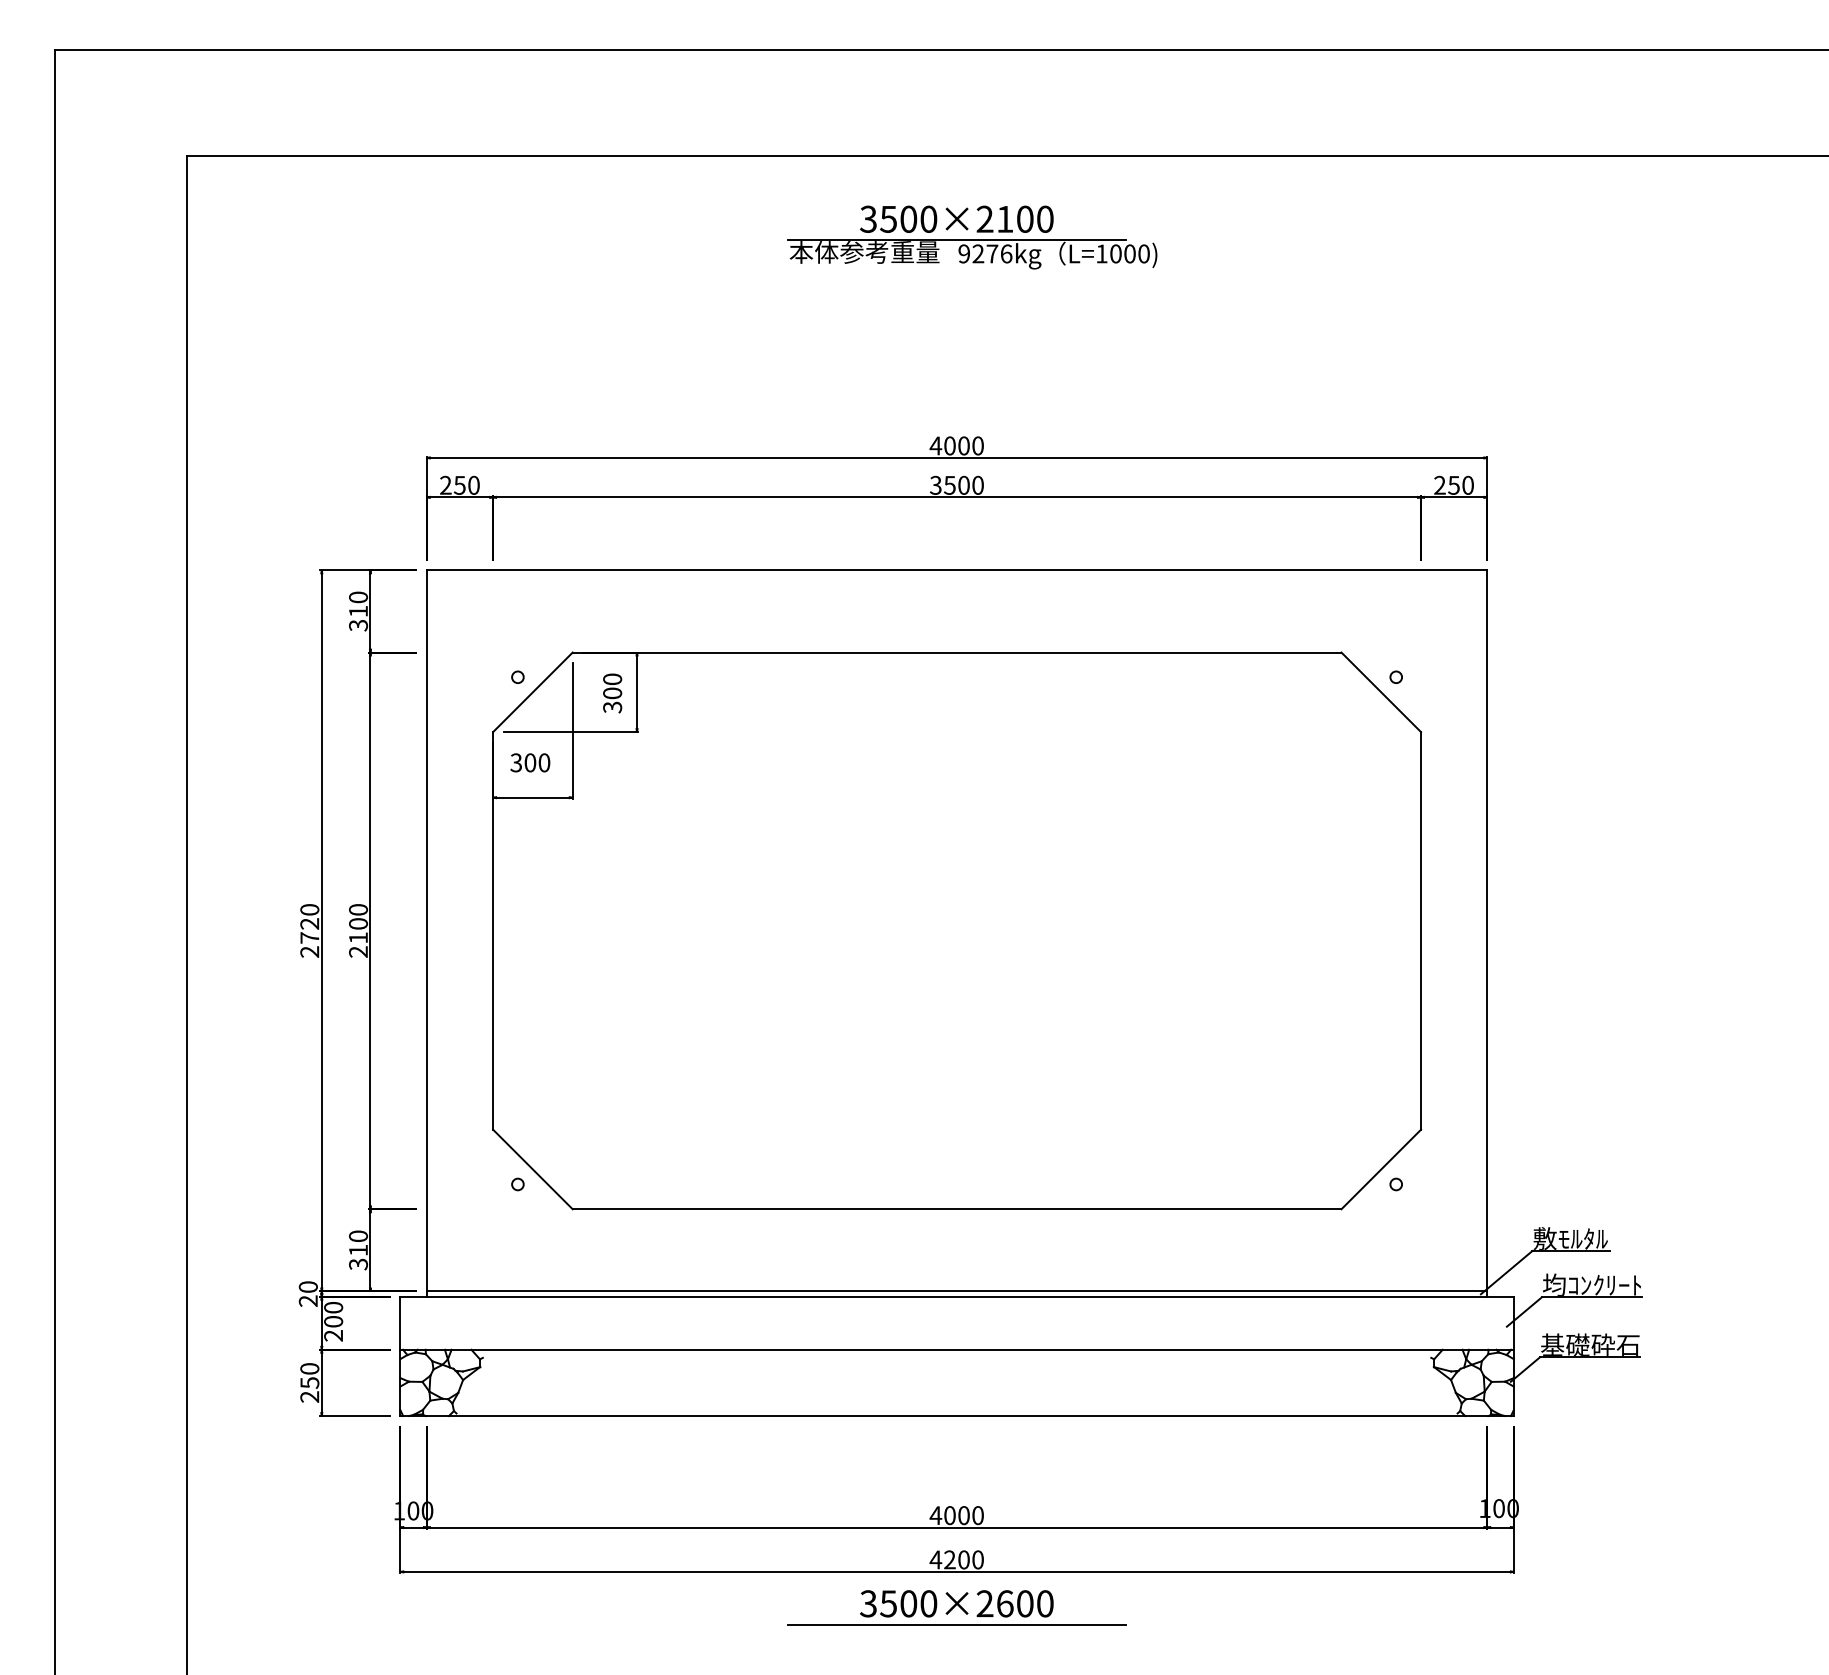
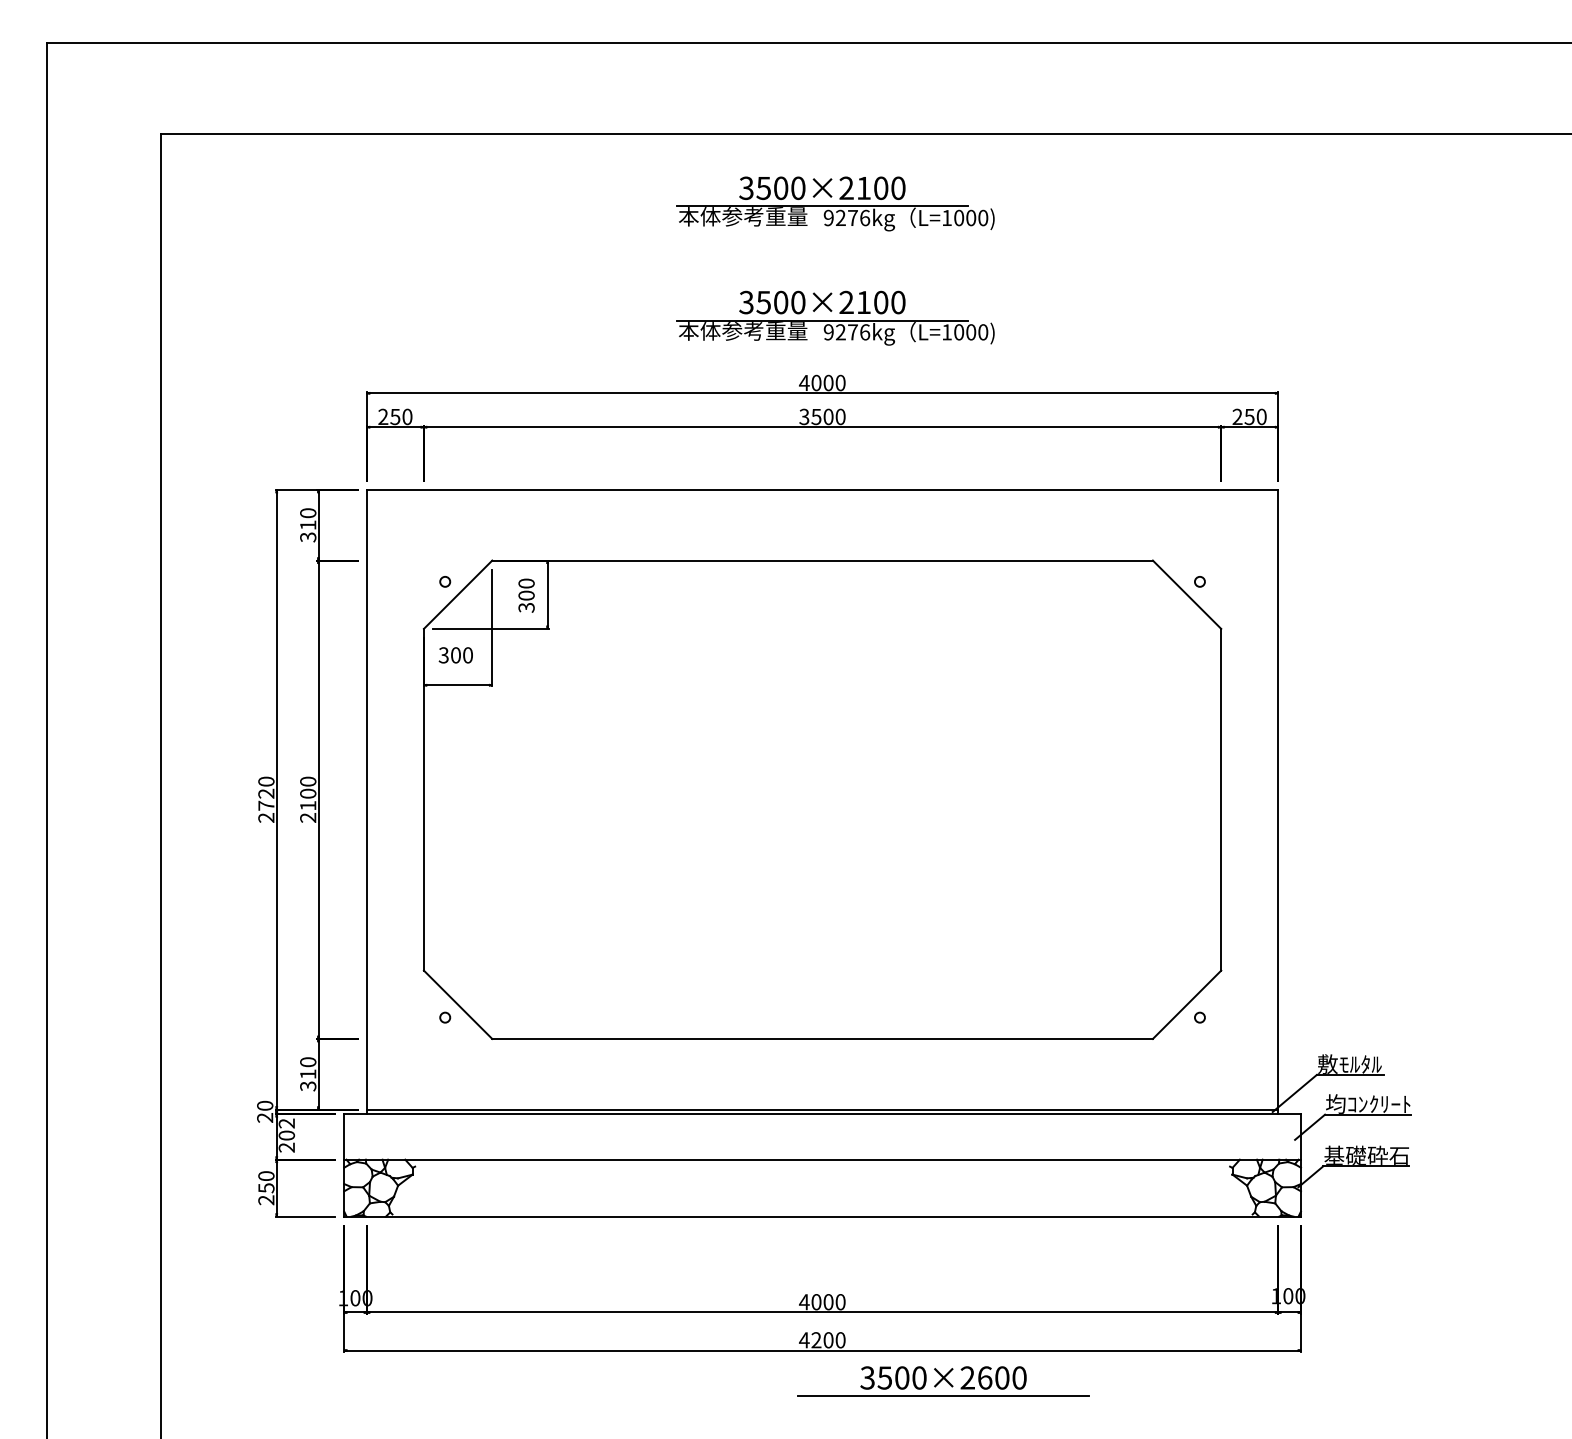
part: (972, 370) -> (835, 318), added
text: (333, 1307) -> (286, 1123), 200 -> 202
part: (956, 1607) -> (943, 1381), moved

